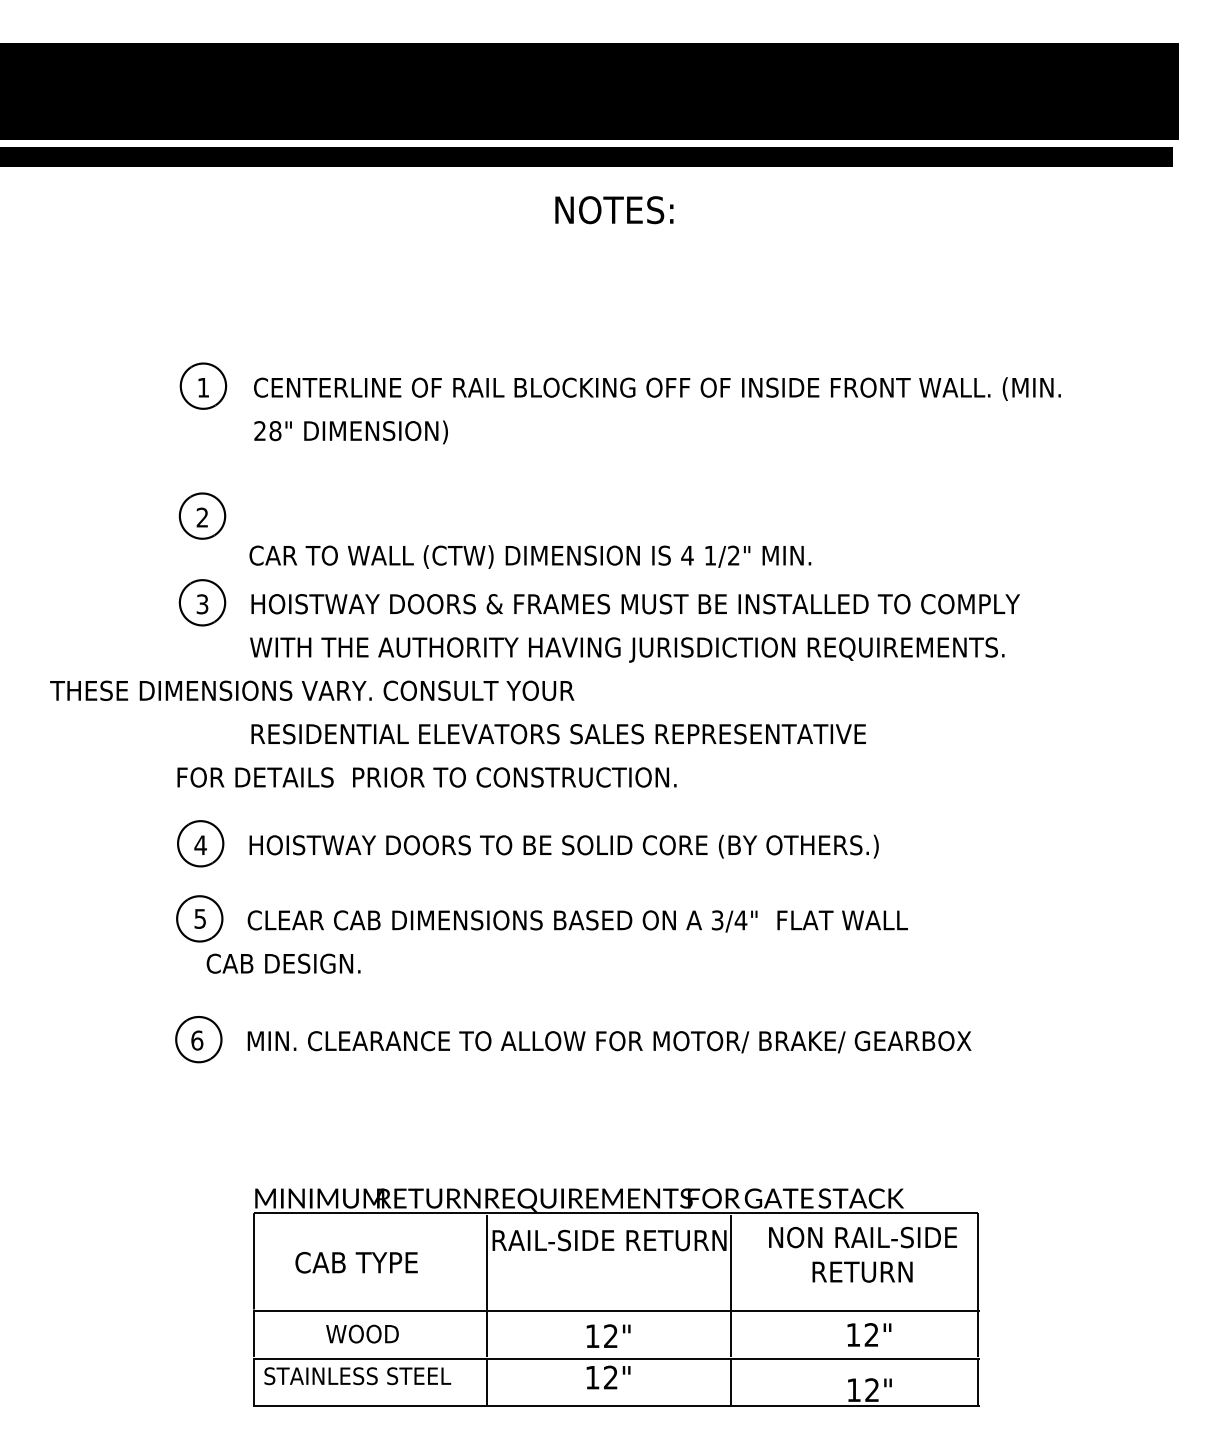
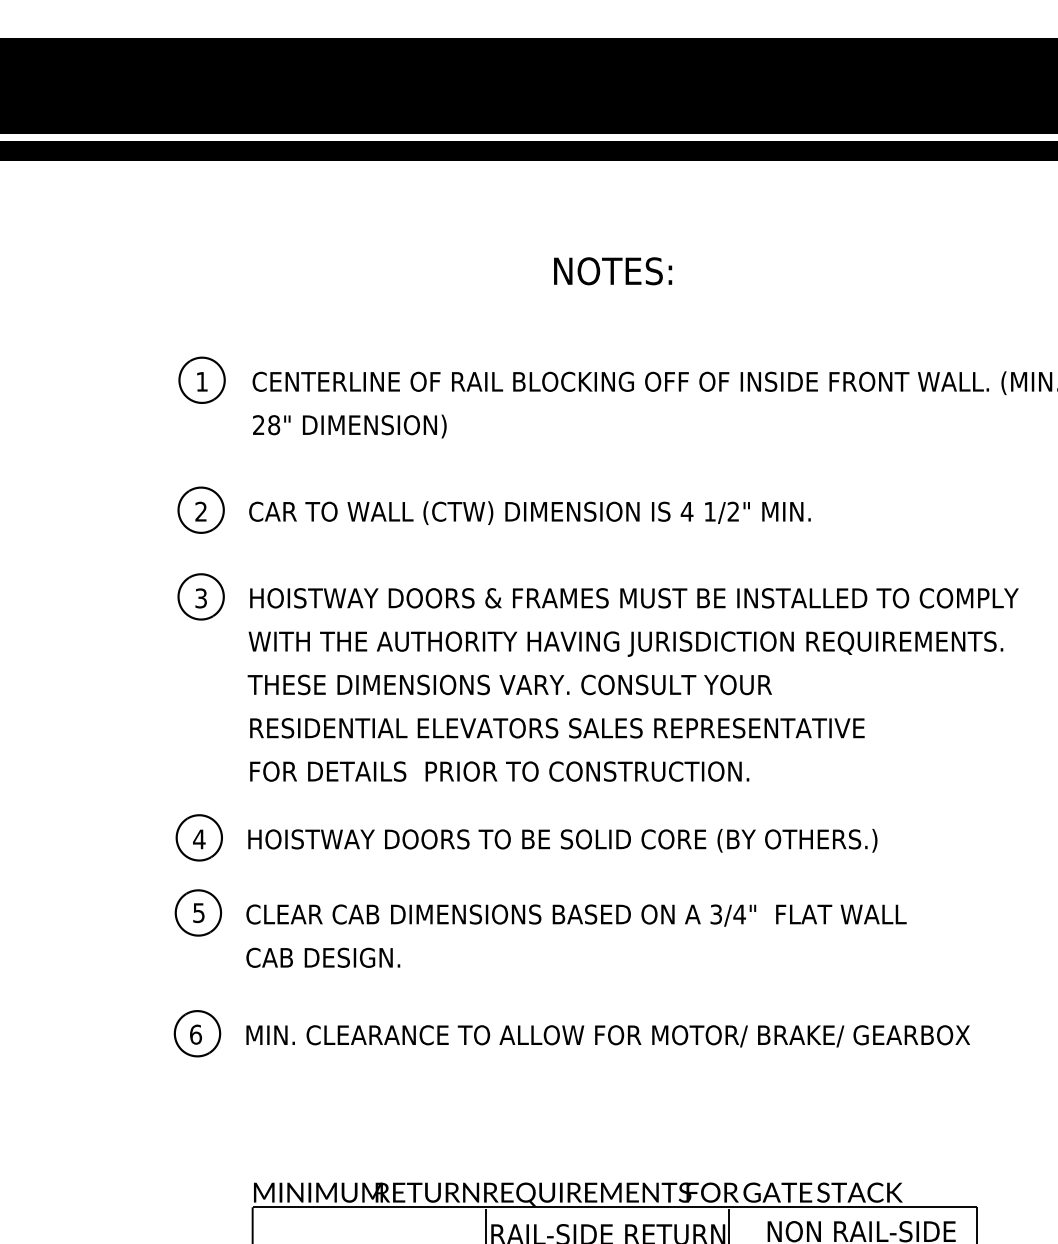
text: (614, 210) -> (613, 271), moved
text: (530, 556) -> (530, 512), moved
text: (312, 690) -> (510, 684), moved
text: (426, 777) -> (499, 771), moved
text: (283, 963) -> (323, 957), moved

